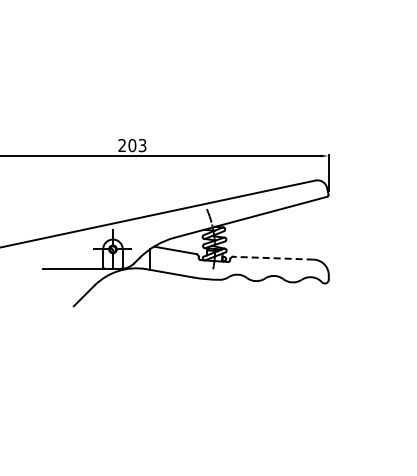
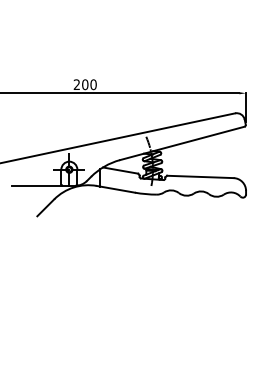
text: (142, 145) -> (93, 84), 203 -> 200
line: (272, 258) -> (199, 177), dashed -> solid

